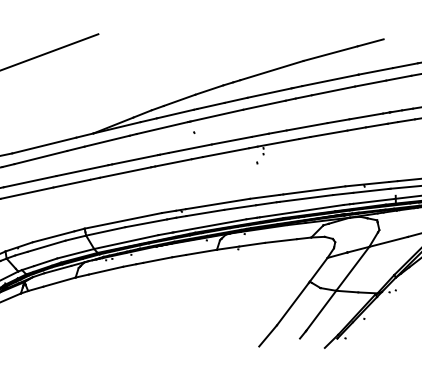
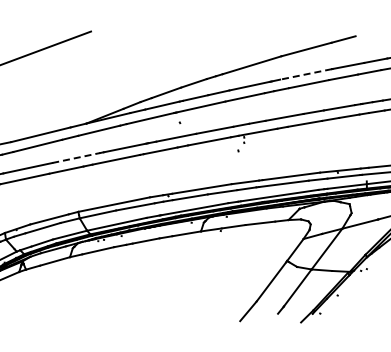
line: (329, 80) -> (305, 74), solid -> dashed
line: (82, 171) -> (76, 158), solid -> dashed

